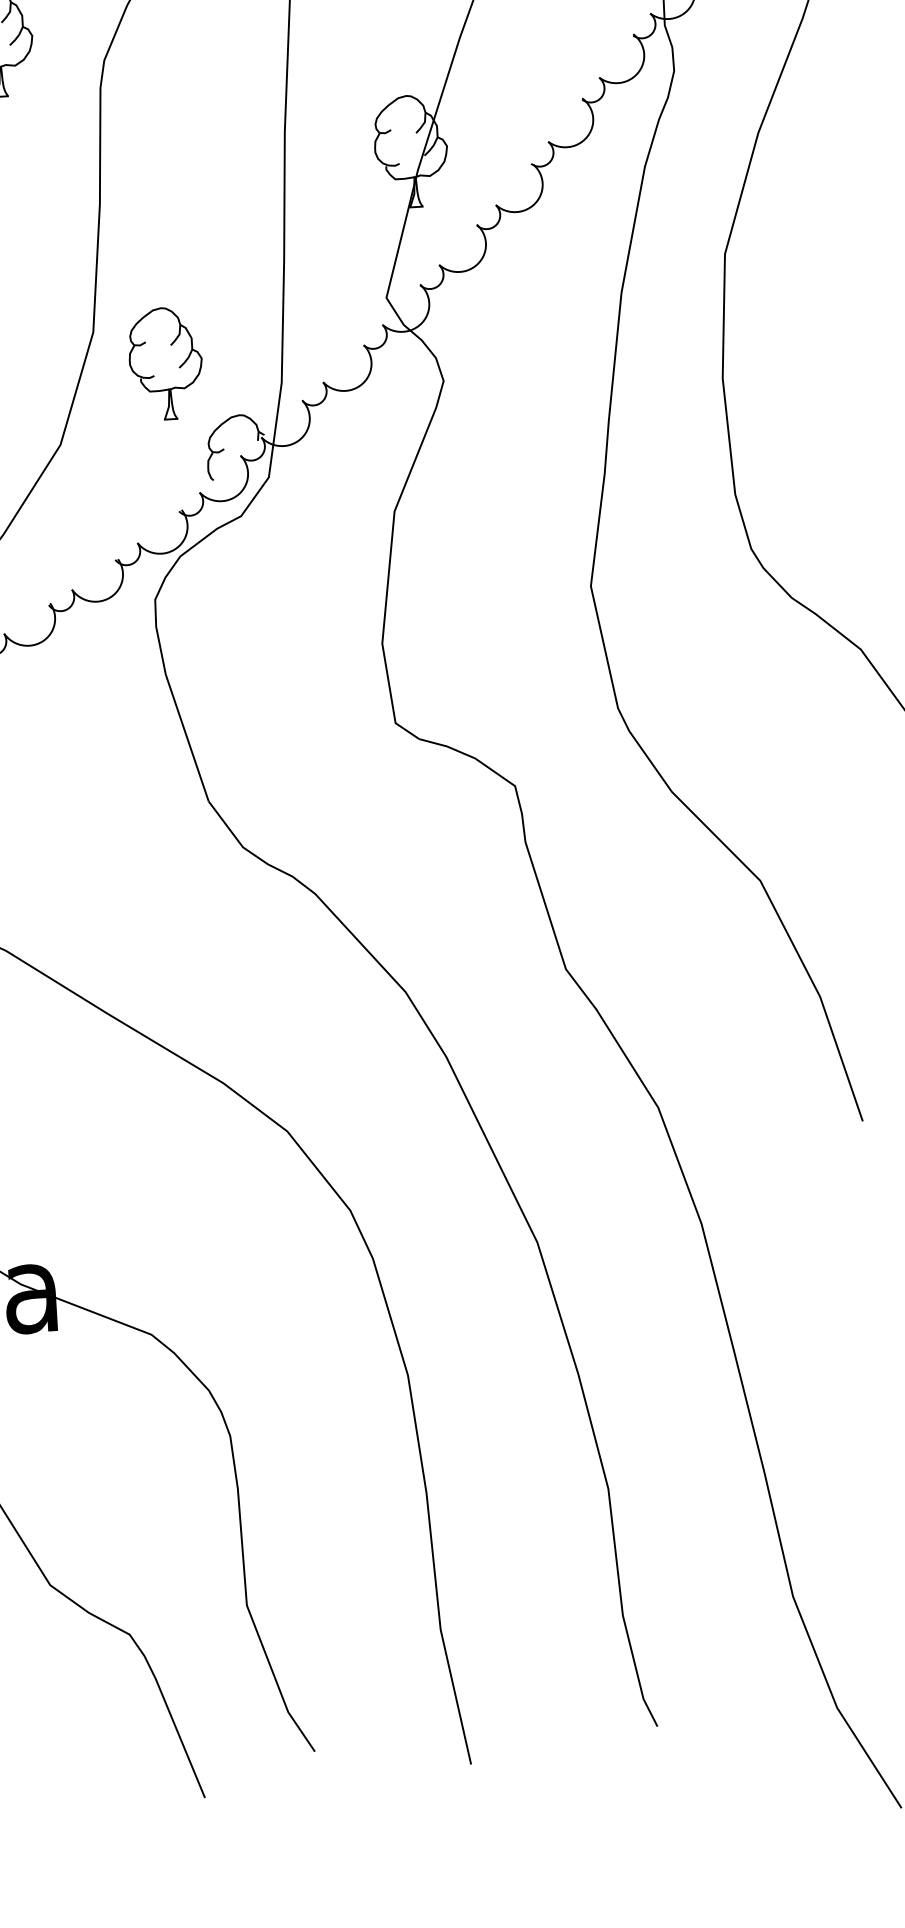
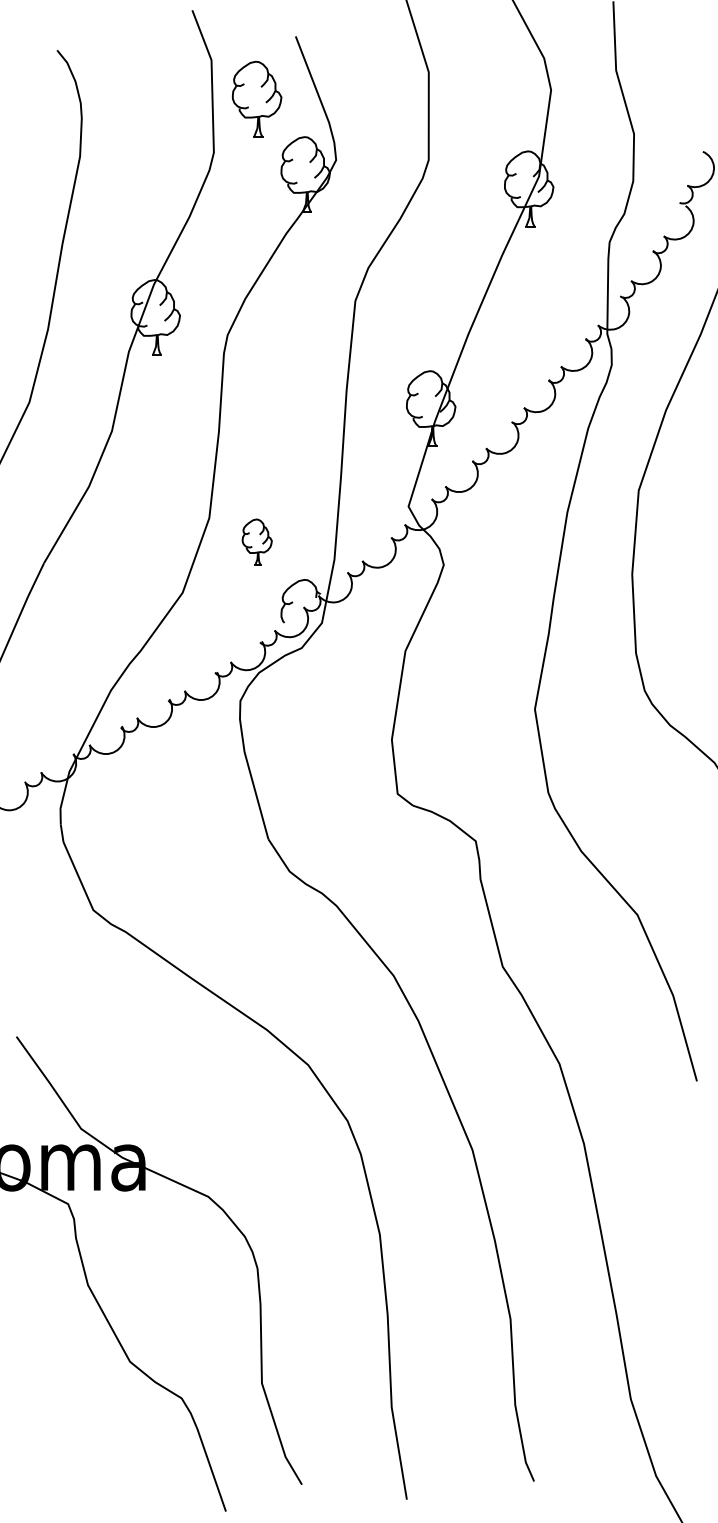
part: (166, 362) -> (257, 541), size x0.6

